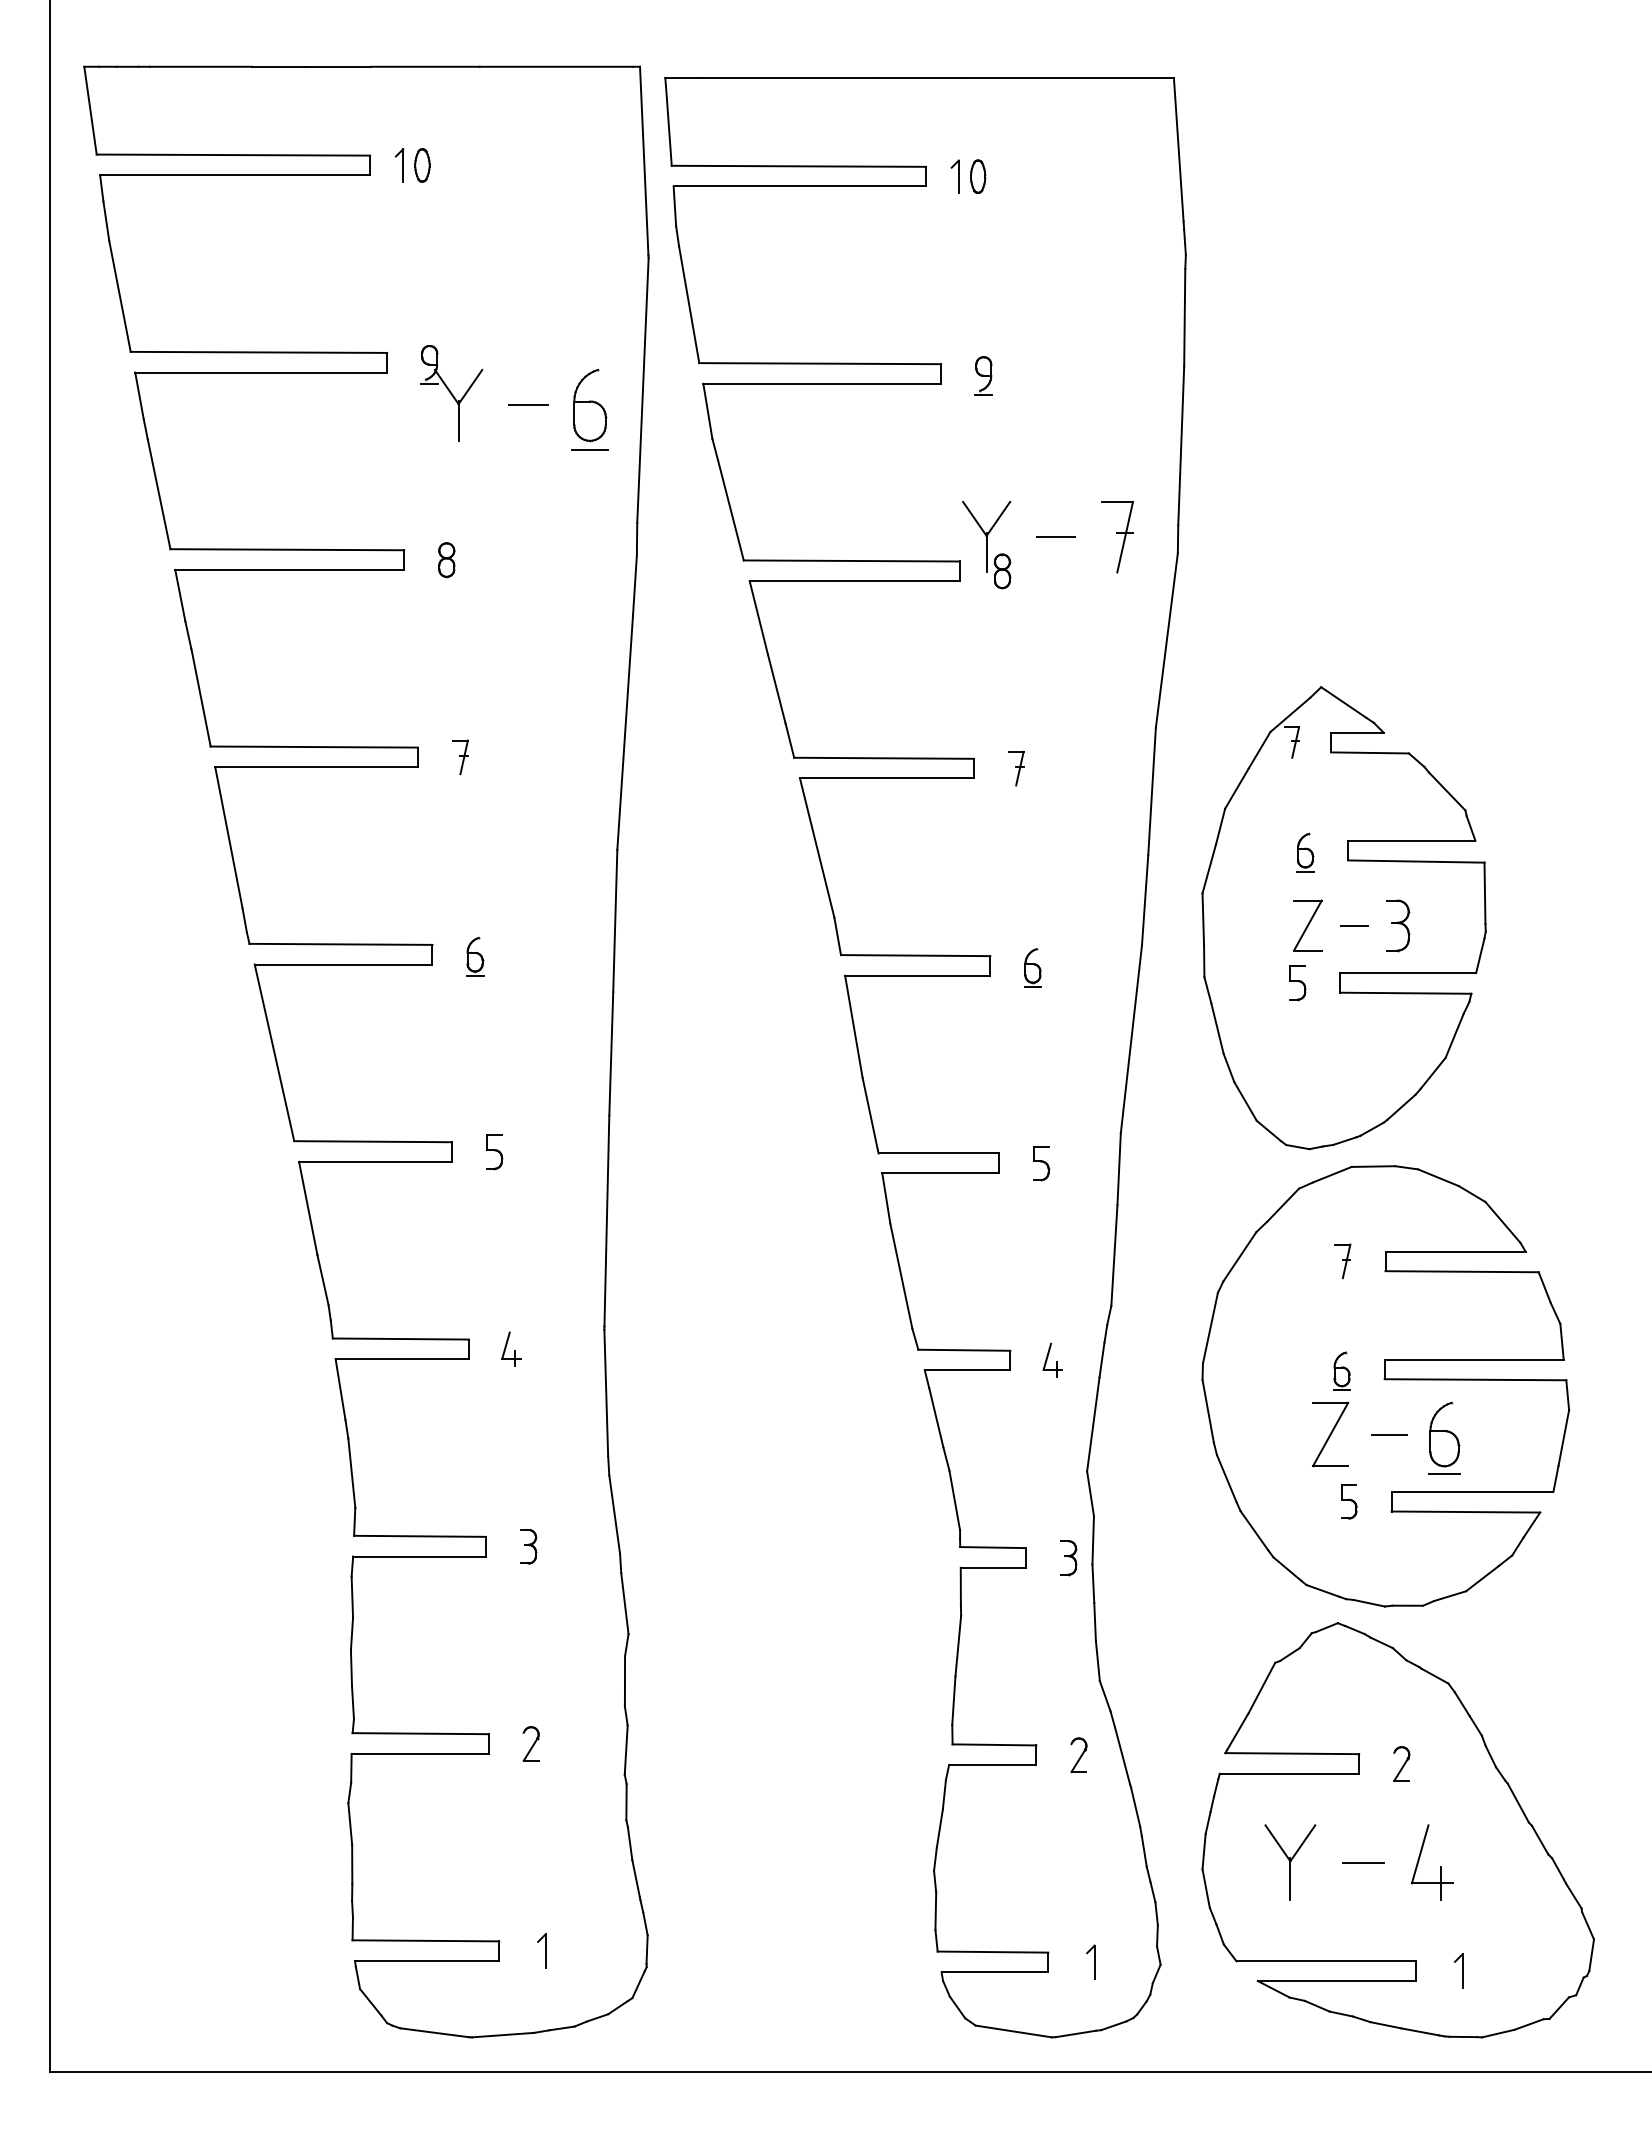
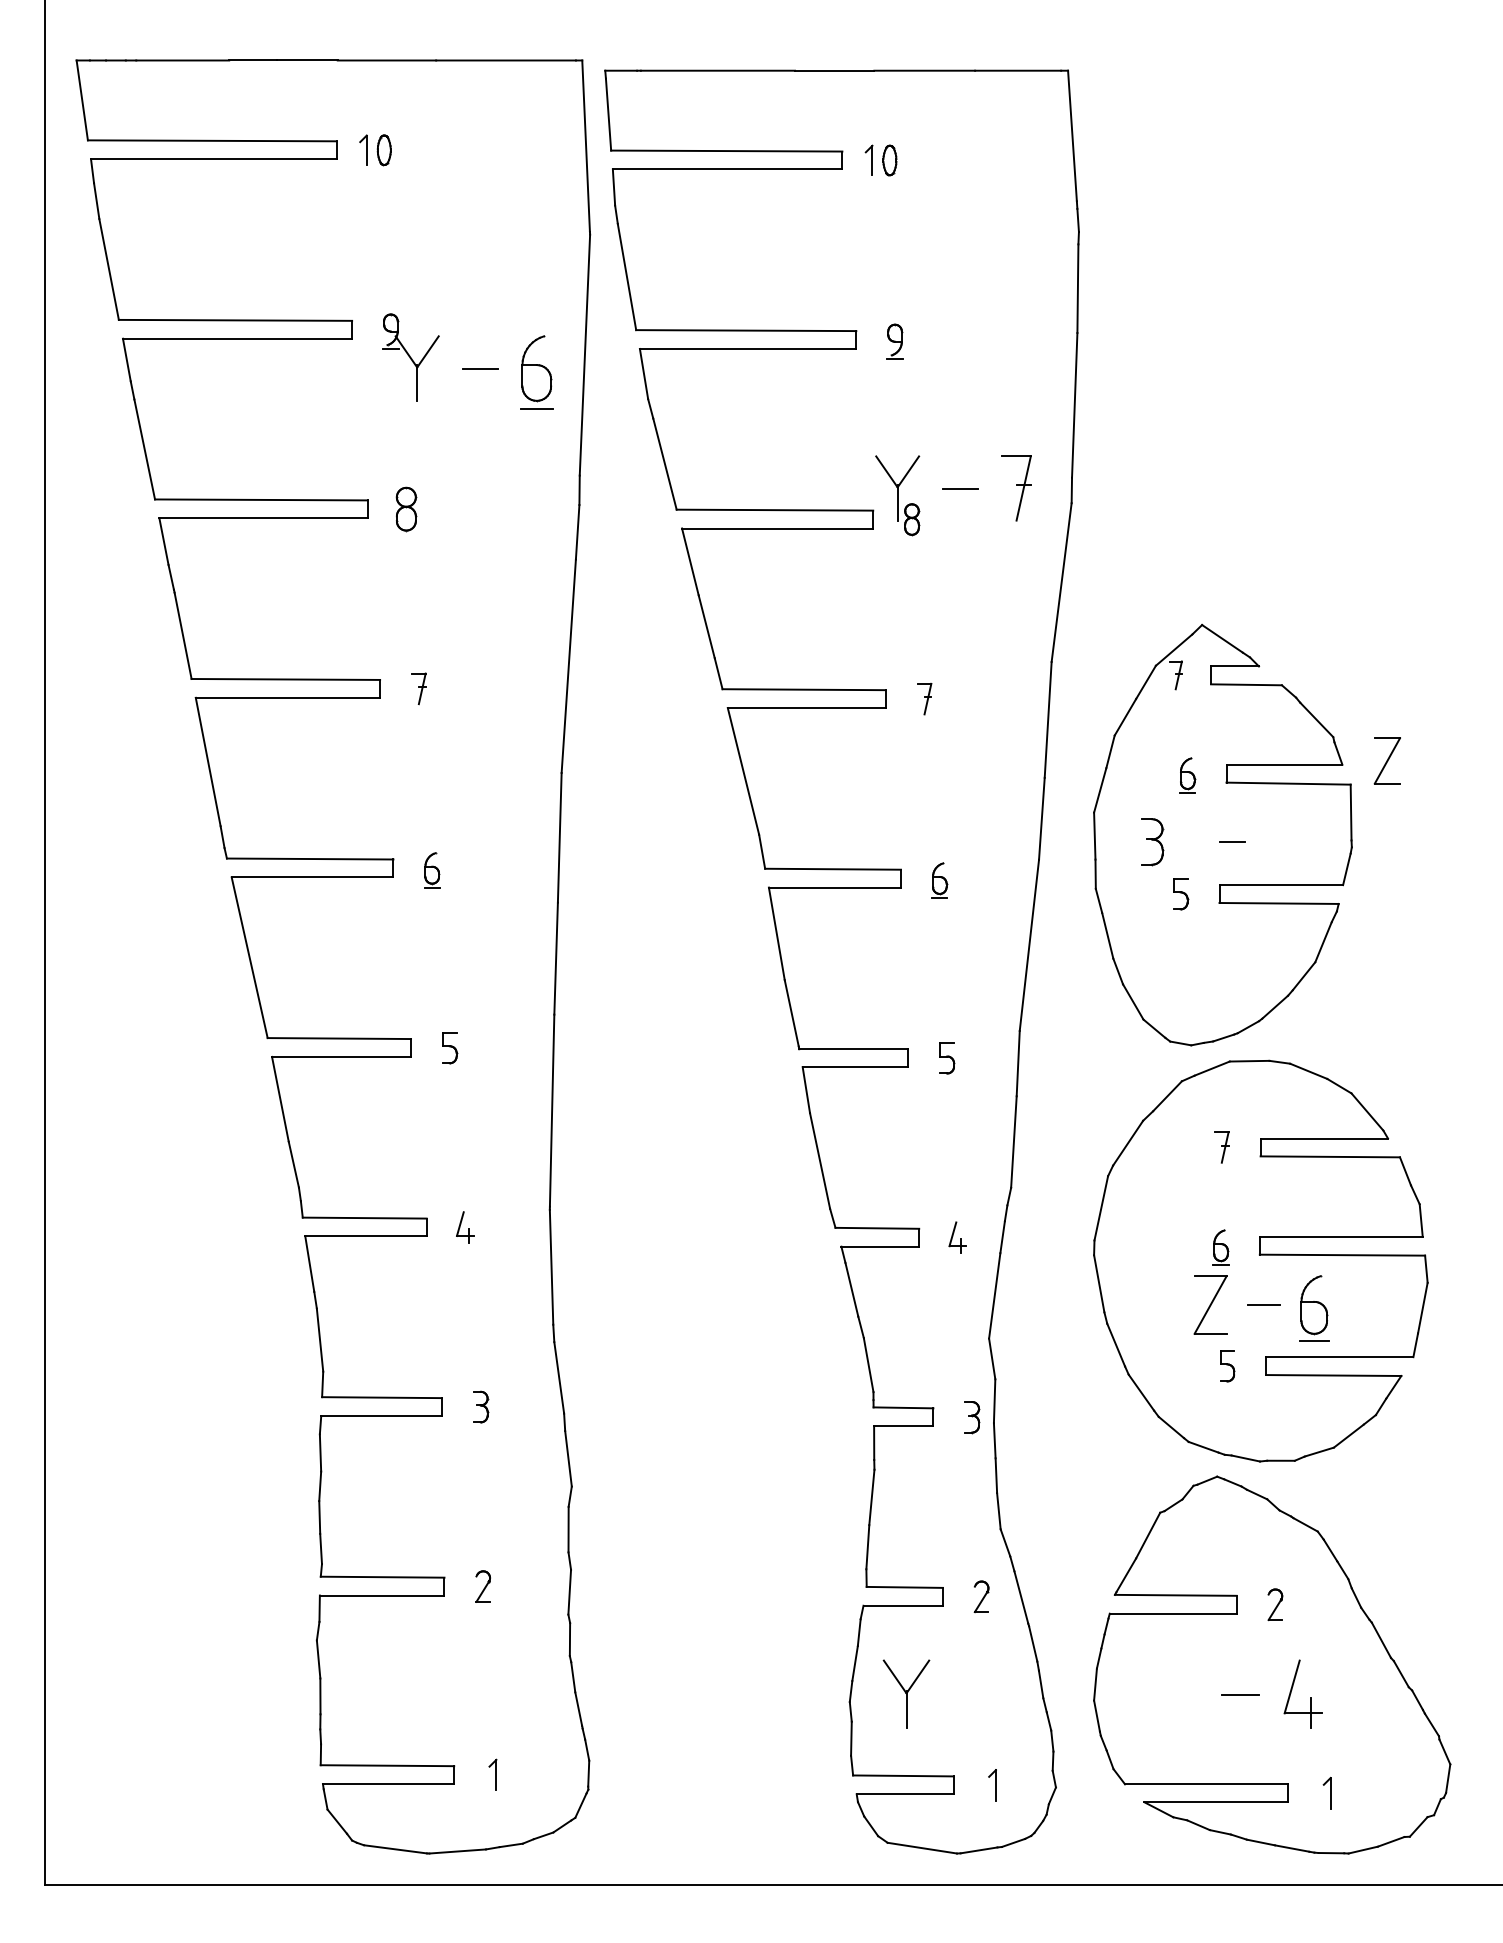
part: (446, 560) -> (406, 509), size x1.4
part: (1307, 925) -> (1387, 760), moved
part: (1398, 925) -> (1153, 841), moved
part: (1290, 1862) -> (906, 1694), moved

